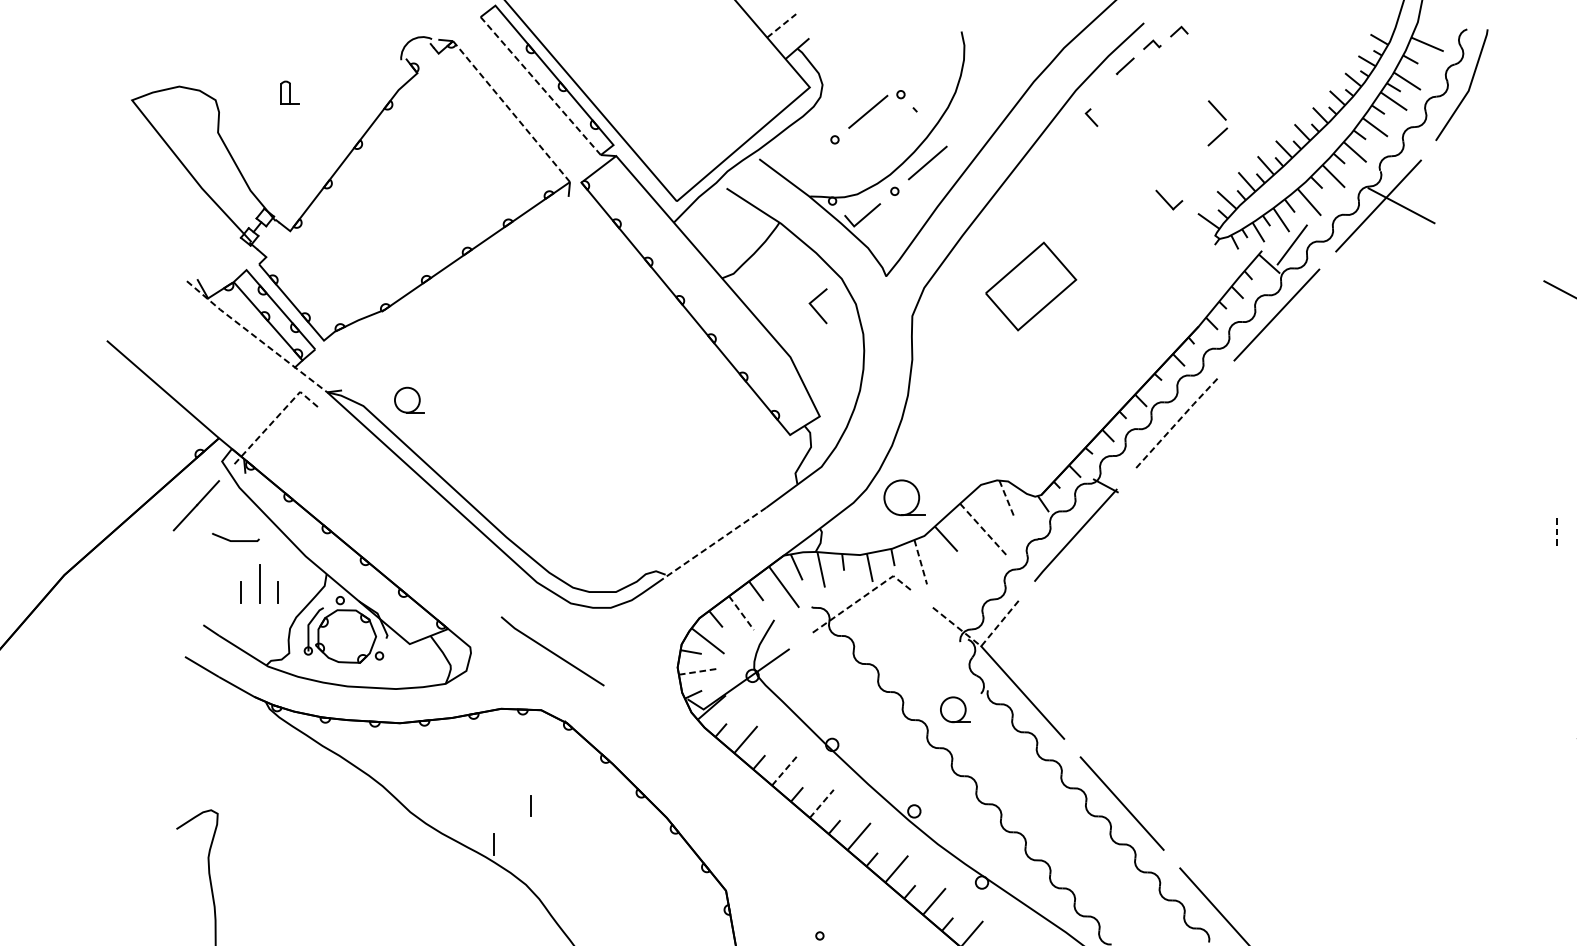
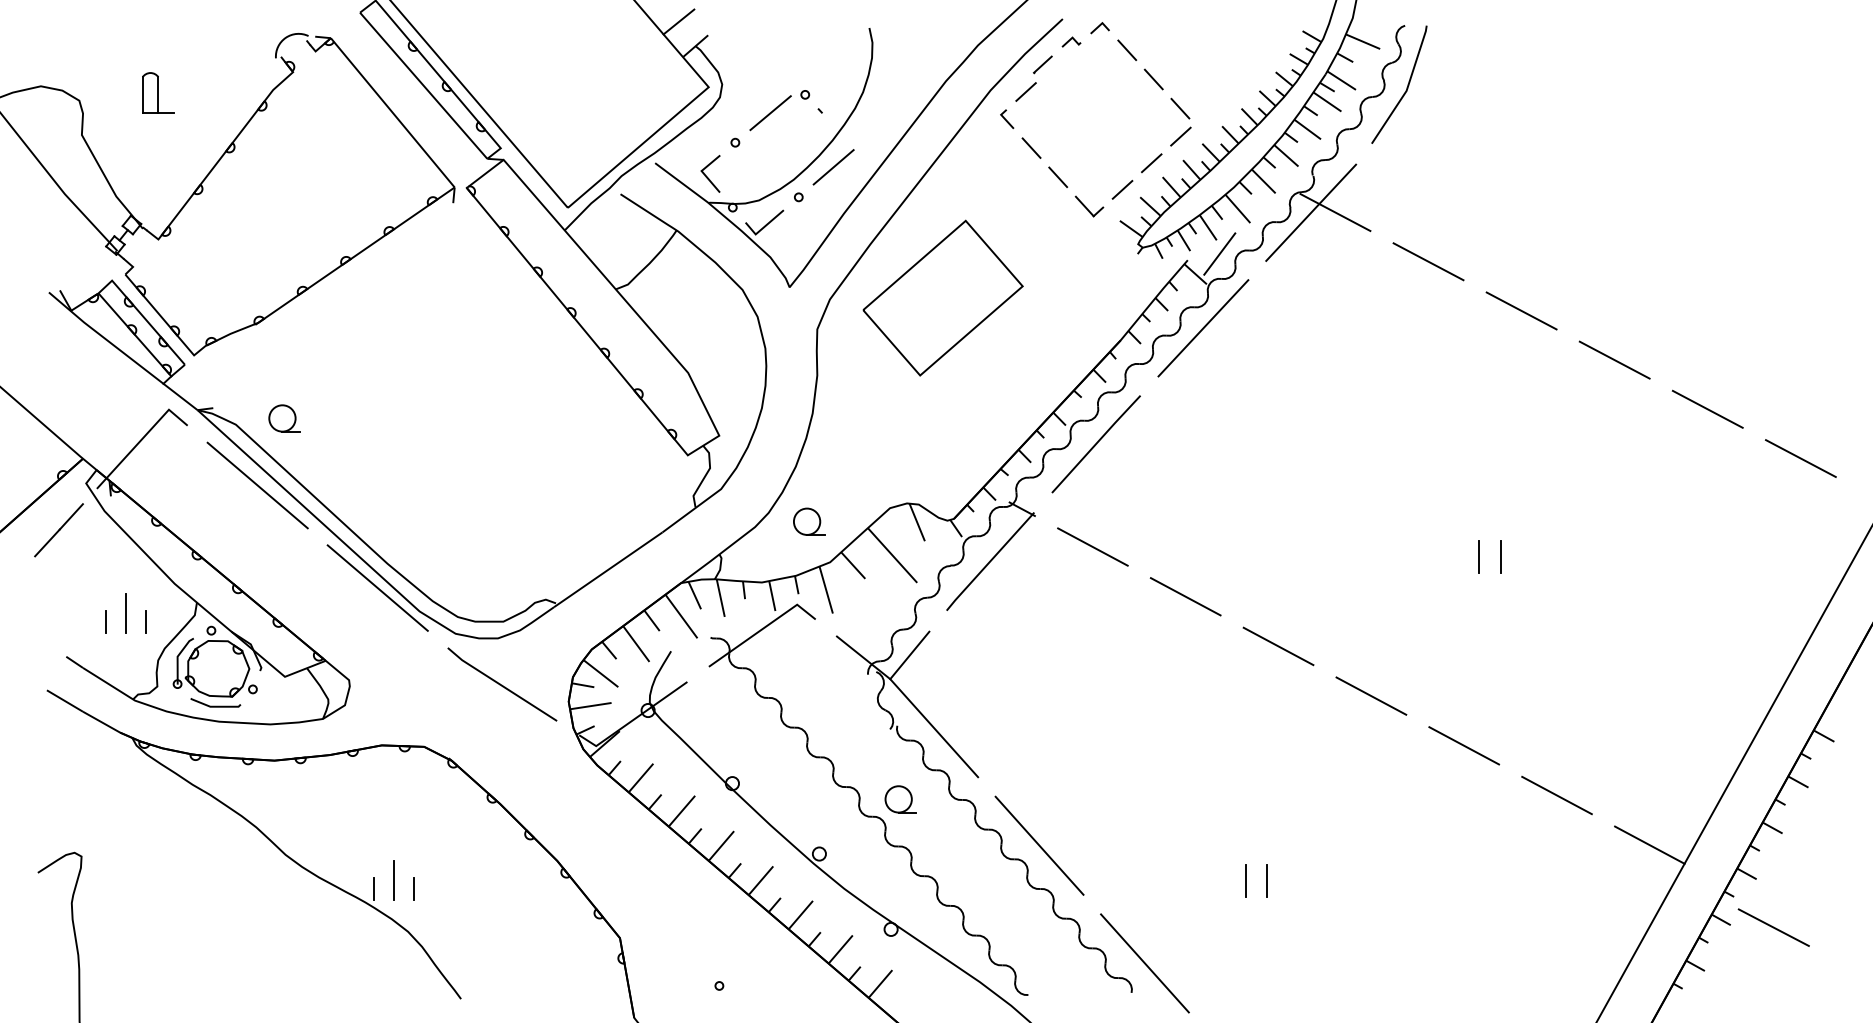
line: (781, 25) -> (678, 21), dashed -> solid
line: (1205, 52) -> (1127, 50), added
line: (1229, 80) -> (1153, 79), added
line: (540, 85) -> (423, 85), dashed -> solid
line: (1108, 91) -> (1025, 91), added
part: (290, 92) -> (158, 92), size x1.67
line: (511, 111) -> (392, 112), dashed -> solid
part: (1222, 116) -> (1185, 115), moved
line: (1114, 144) -> (1031, 147), added
line: (1227, 159) -> (1151, 163), added
line: (1140, 172) -> (1058, 177), added
line: (1200, 184) -> (1122, 189), added
line: (1489, 251) -> (1428, 261), added
part: (1030, 285) -> (942, 297), size x1.67
line: (815, 308) -> (707, 176), moved
line: (256, 336) -> (122, 351), dashed -> solid
line: (274, 420) -> (141, 439), dashed -> solid
line: (1175, 423) -> (1096, 443), dashed -> solid
line: (383, 463) -> (257, 485), added
part: (904, 497) -> (809, 521), size x0.71
line: (1006, 498) -> (917, 522), dashed -> solid
line: (1172, 521) -> (1092, 546), added
line: (983, 529) -> (892, 555), dashed -> solid
line: (1537, 530) -> (1479, 556), added
line: (1557, 530) -> (1500, 556), dashed -> solid
line: (235, 539) -> (215, 705), moved
line: (715, 542) -> (608, 569), dashed -> solid
line: (497, 559) -> (377, 587), added
line: (921, 562) -> (826, 590), dashed -> solid
line: (1259, 568) -> (1185, 596), added
line: (860, 598) -> (762, 628), dashed -> solid
line: (741, 613) -> (636, 644), dashed -> solid
line: (1347, 615) -> (1278, 646), added
line: (978, 644) -> (887, 677), dashed -> solid
line: (552, 651) -> (502, 684), moved
line: (1435, 661) -> (1371, 695), added
line: (698, 672) -> (590, 706), dashed -> solid
line: (1523, 708) -> (1464, 745), added
part: (955, 709) -> (900, 799), moved
line: (785, 770) -> (682, 810), dashed -> solid
line: (821, 804) -> (721, 846), dashed -> solid
line: (531, 805) -> (413, 888), moved
line: (513, 836) -> (394, 880), added
line: (1317, 836) -> (1246, 880), added
line: (1337, 836) -> (1267, 880), added

